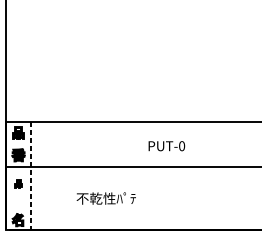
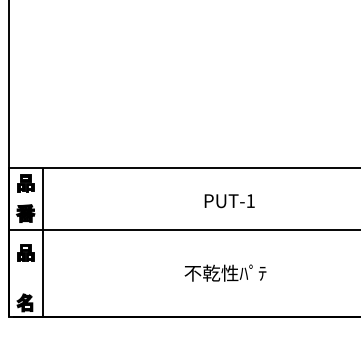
text: (181, 146) -> (250, 201), PUT-0 -> PUT-1
line: (31, 176) -> (43, 242), dashed -> solid
part: (18, 183) -> (25, 252), size x1.67
text: (106, 198) -> (225, 272), moved

